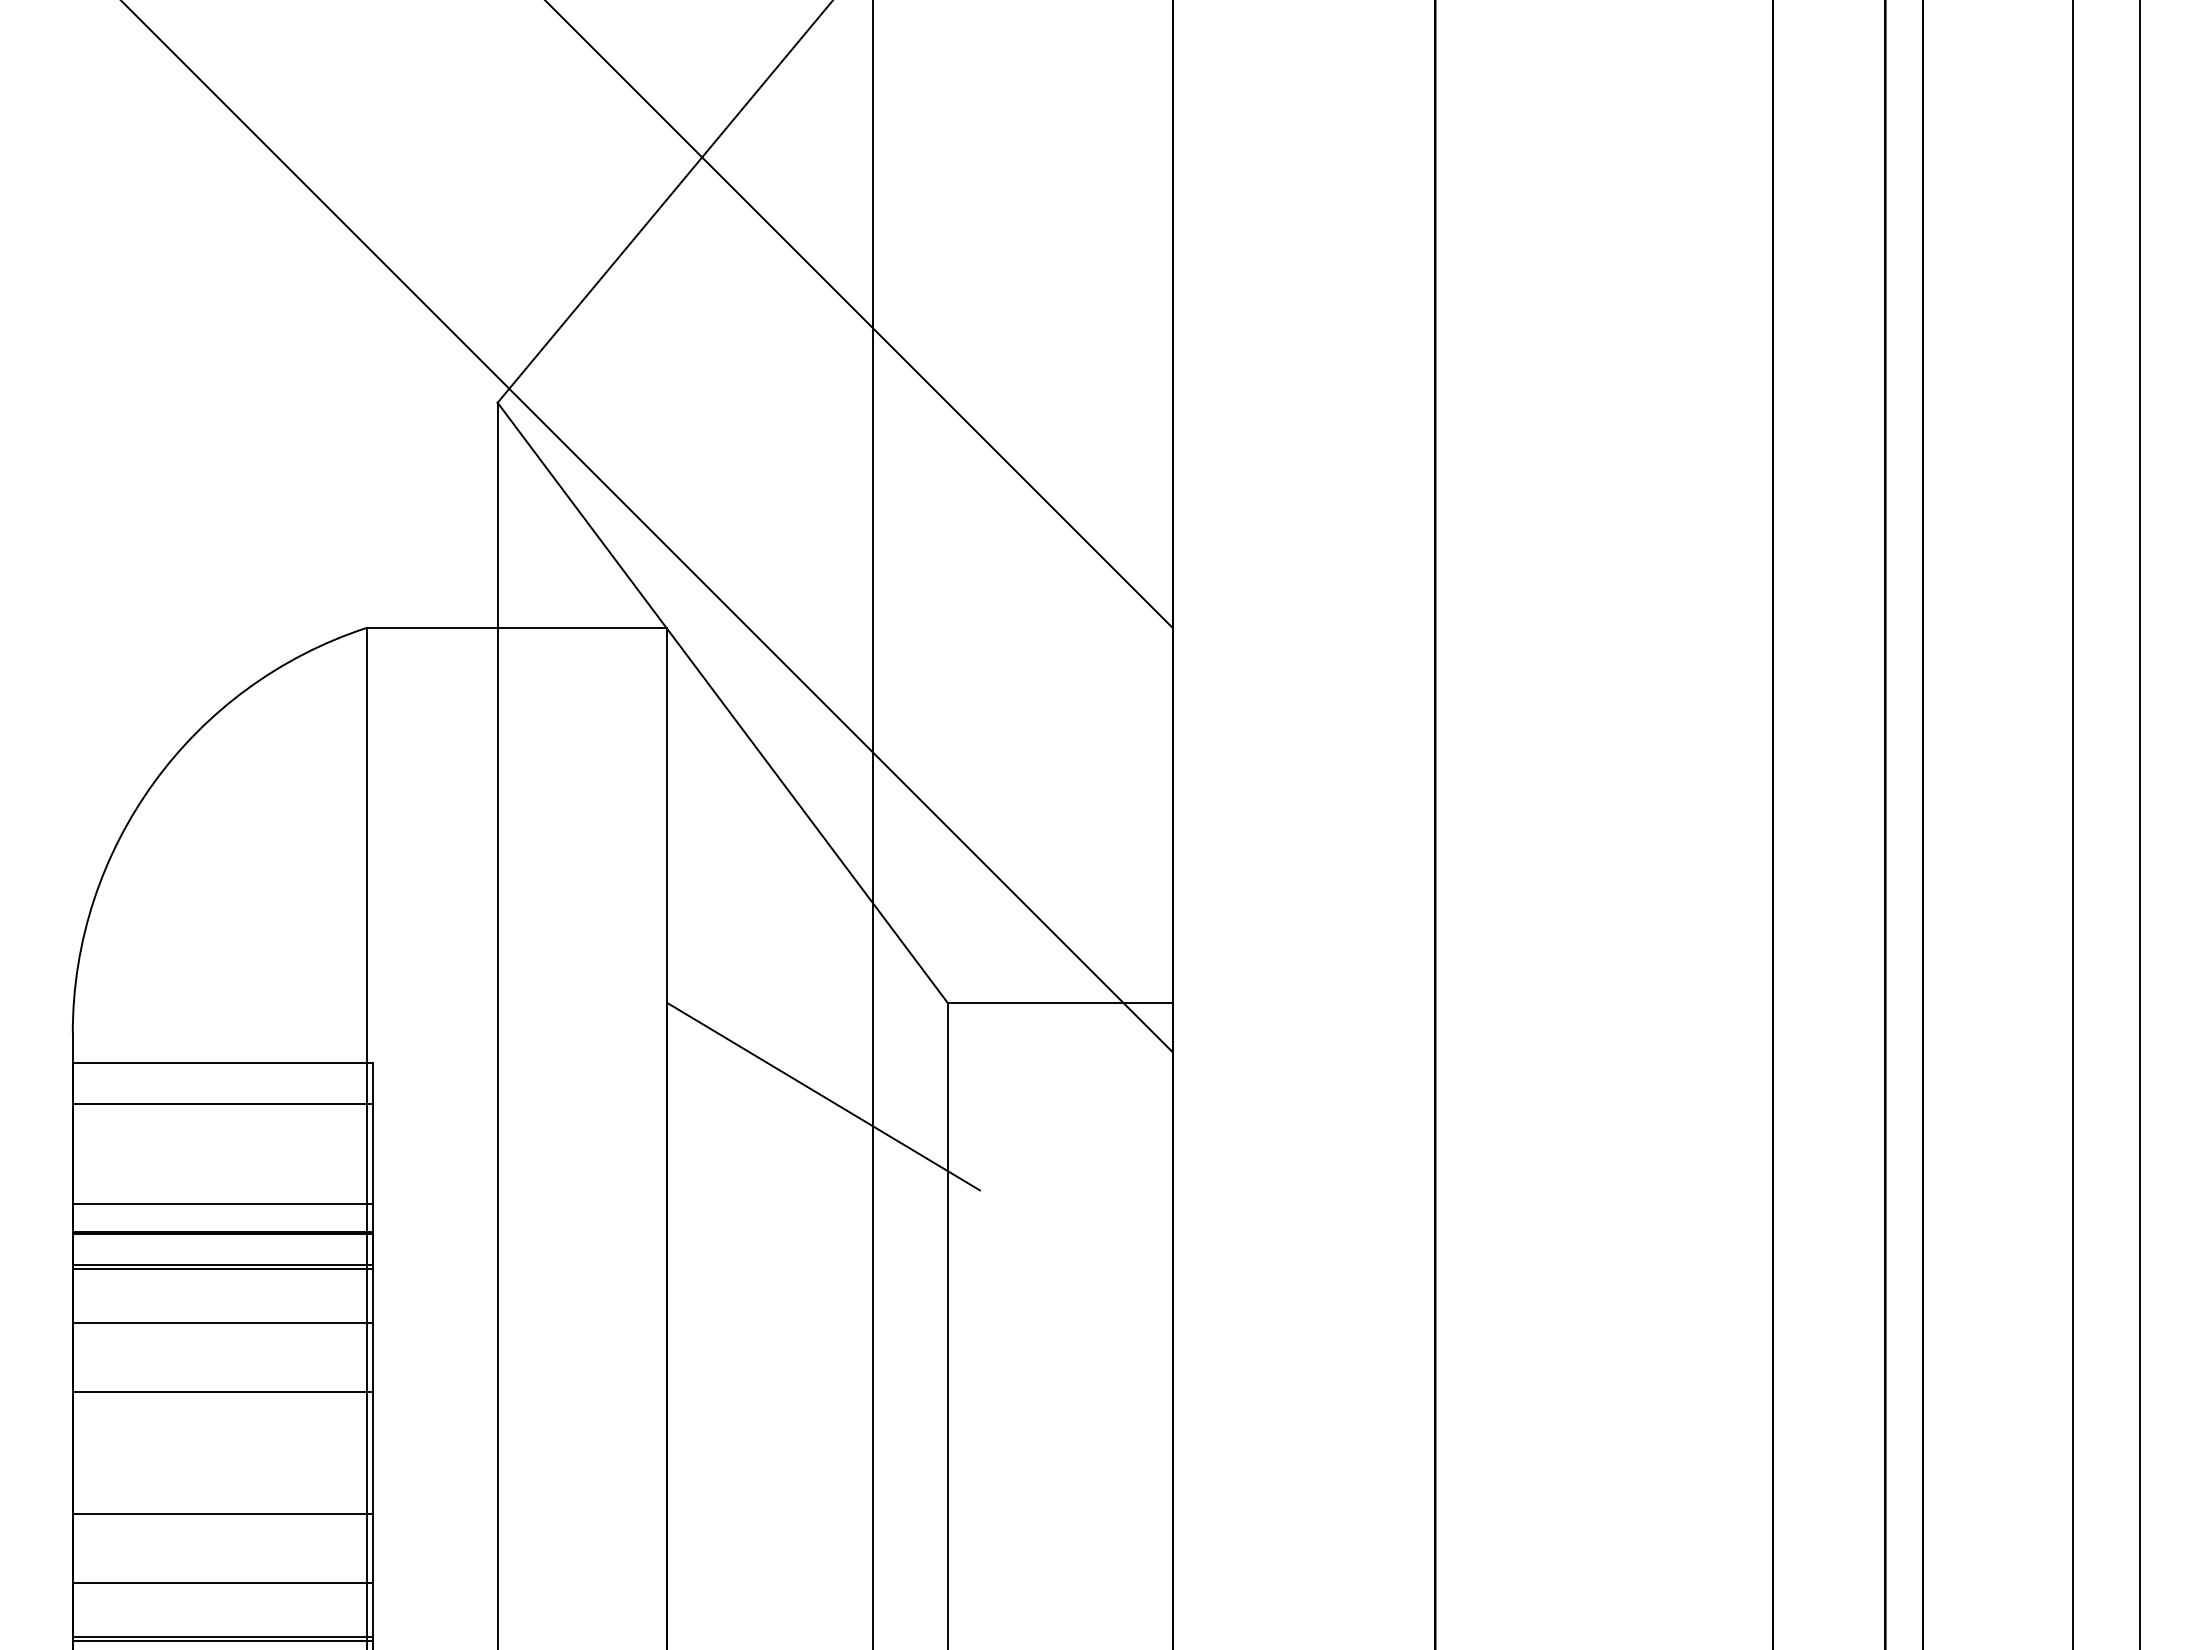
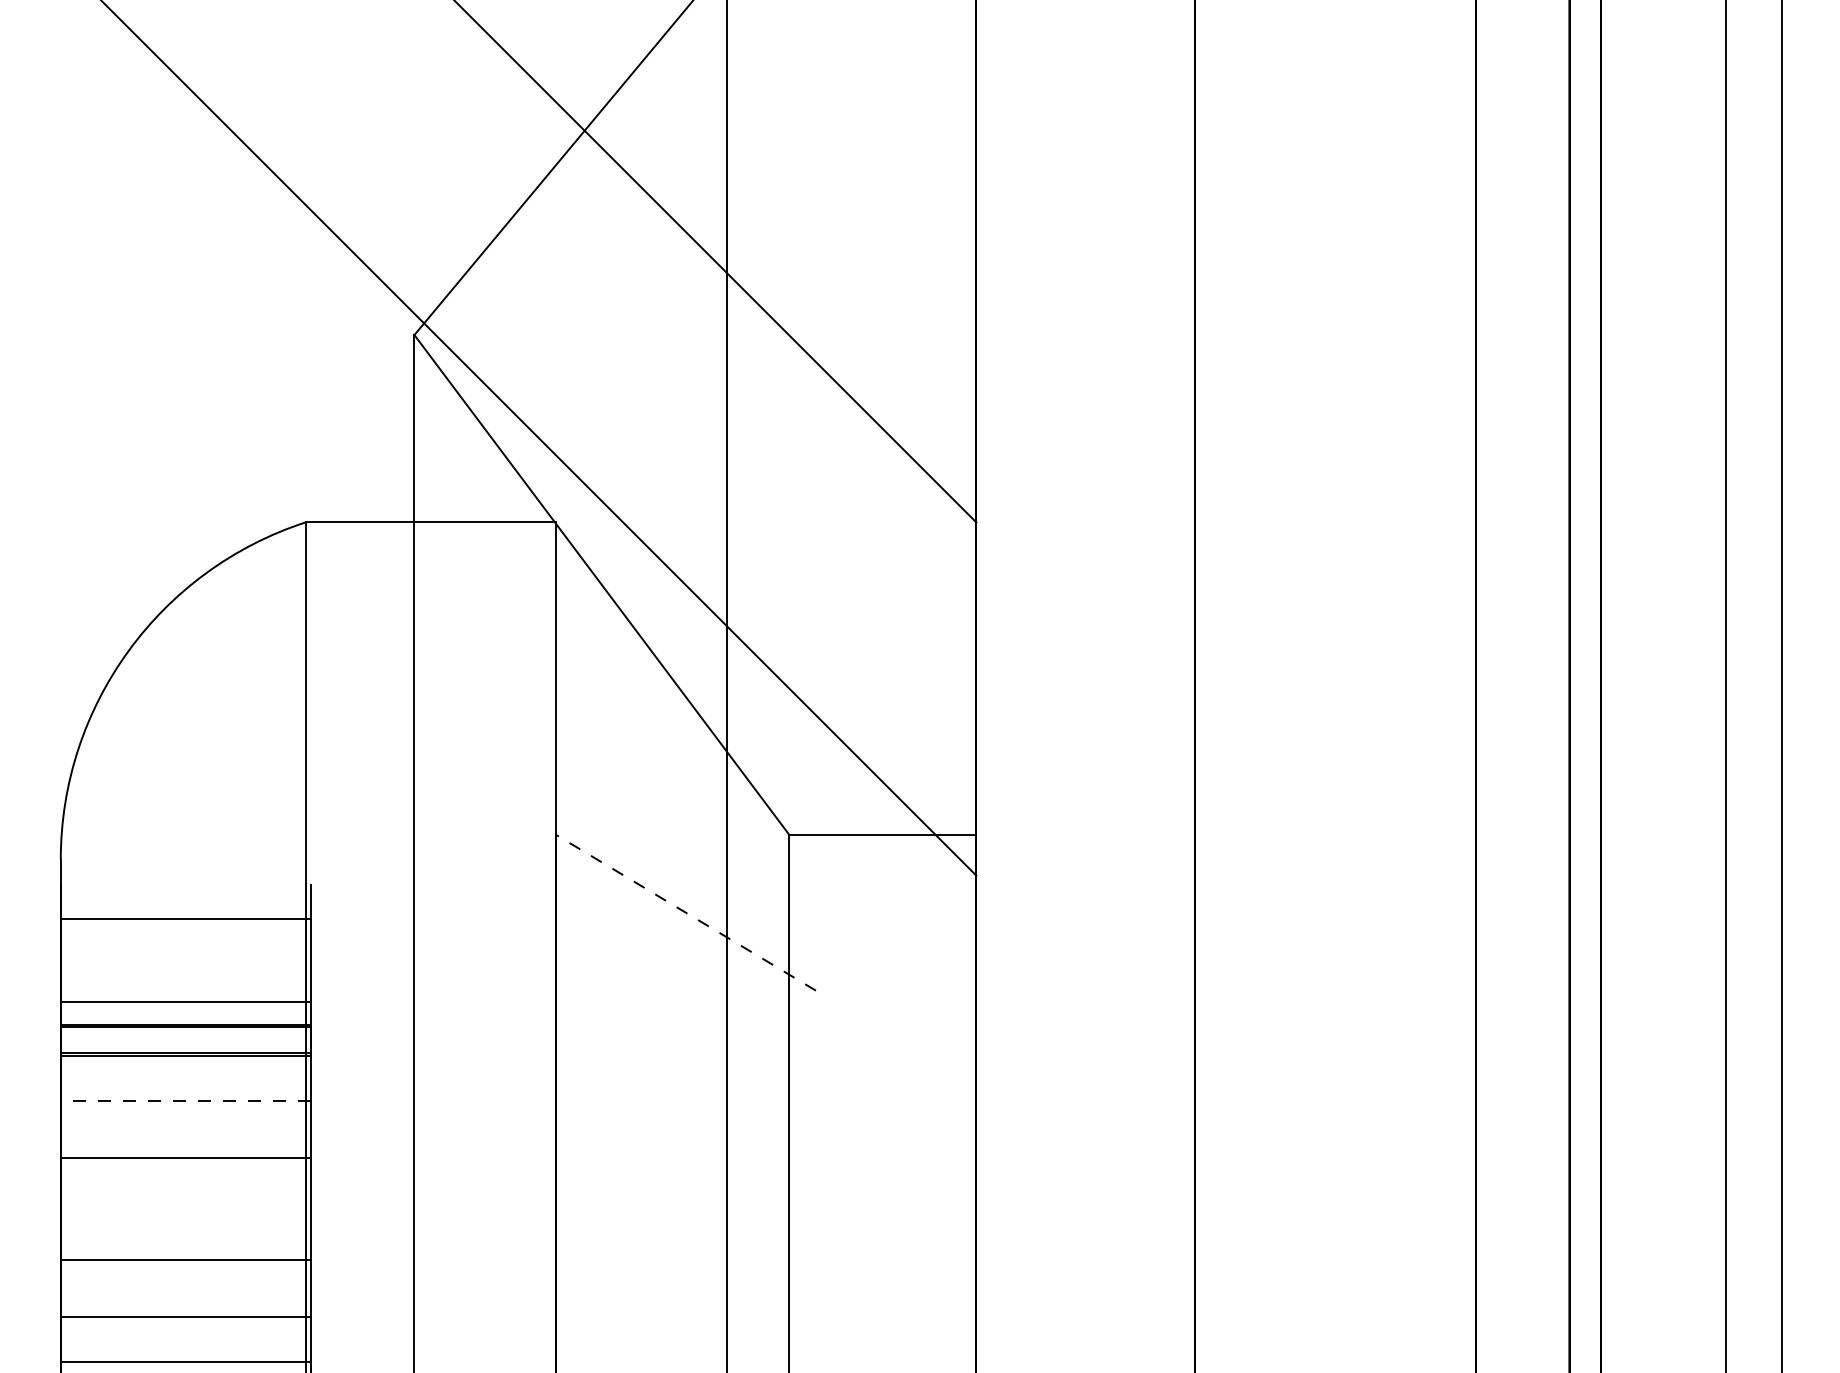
line: (222, 1062) -> (185, 884), removed
line: (823, 1096) -> (685, 912), solid -> dashed
line: (222, 1322) -> (185, 1100), solid -> dashed
line: (222, 1640) -> (185, 1365), removed

